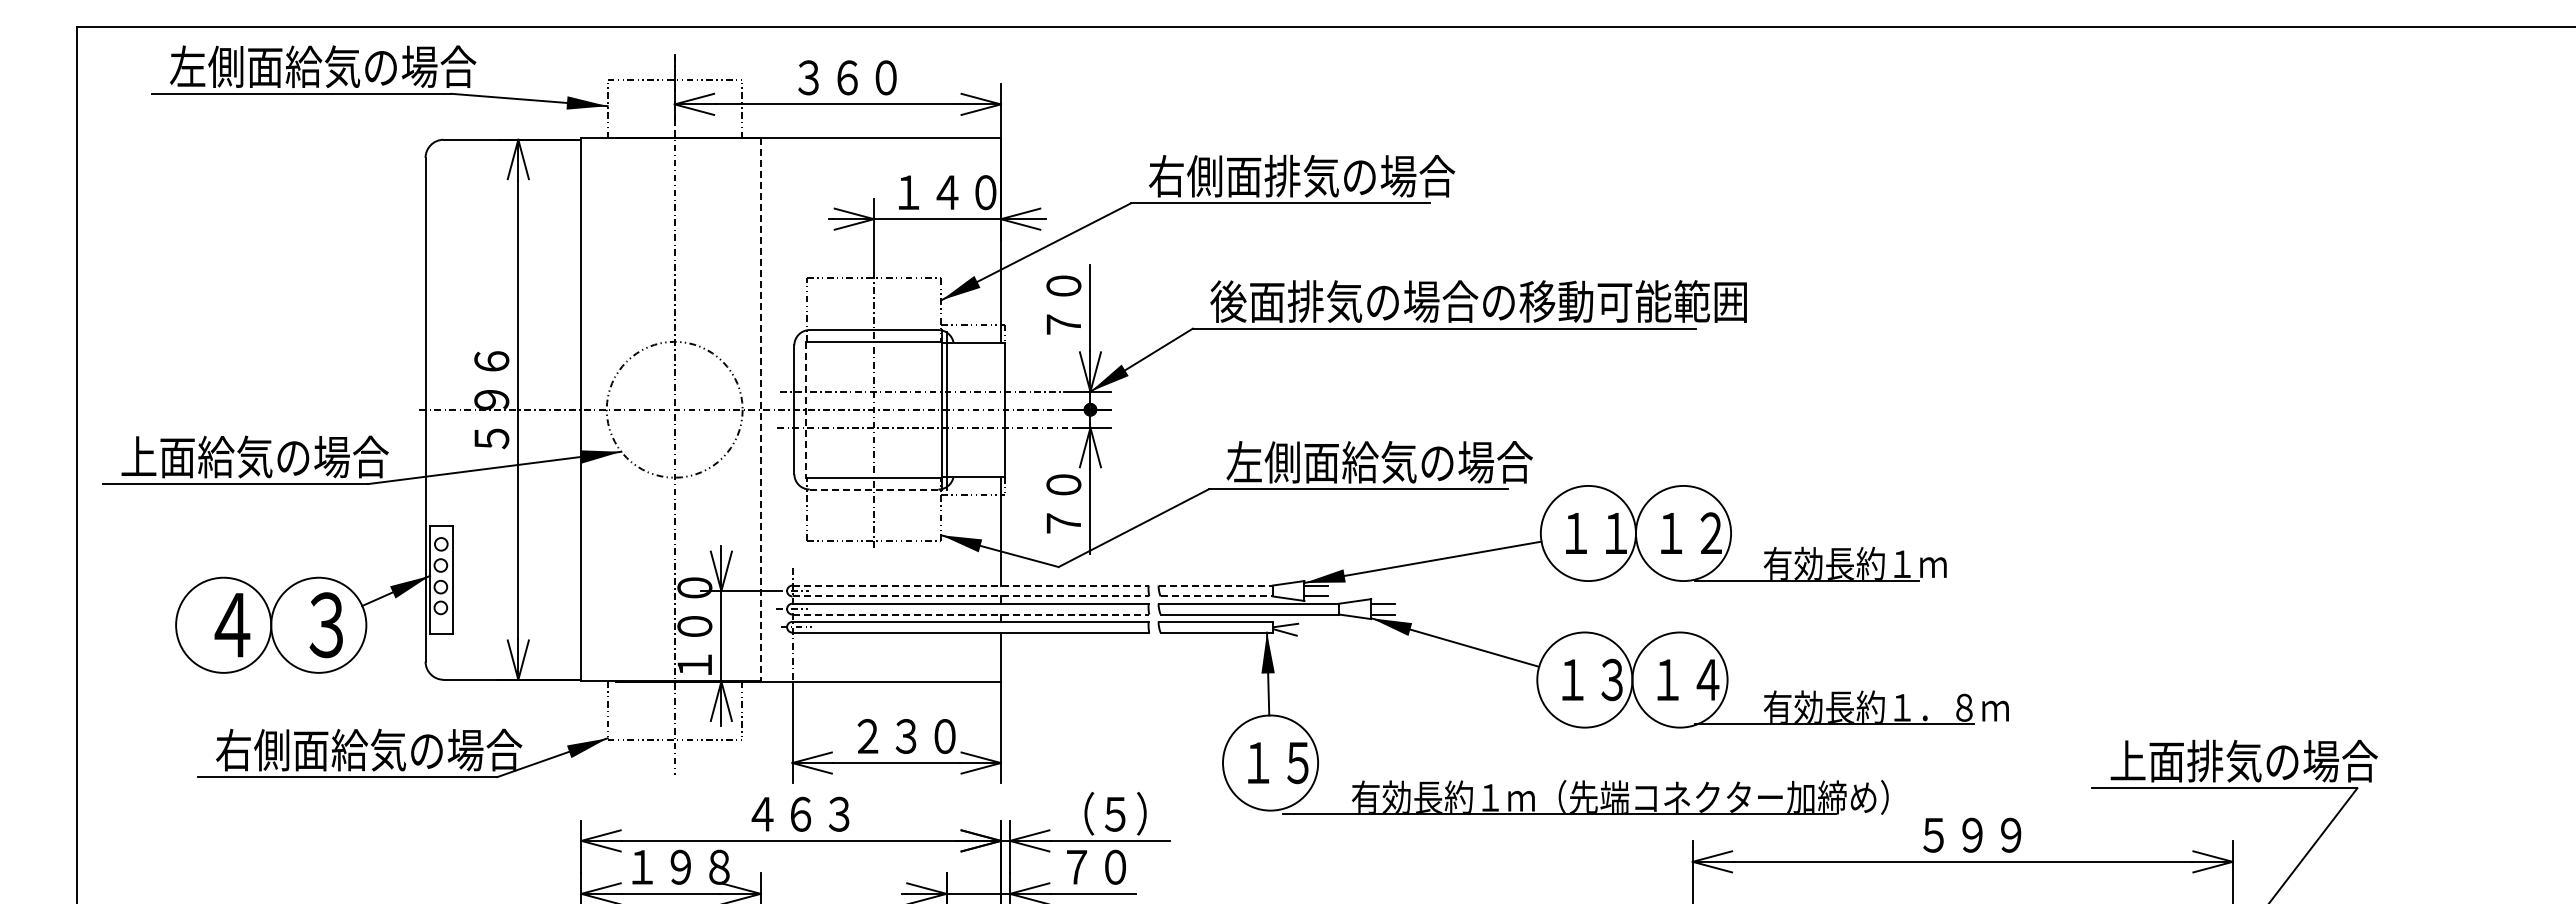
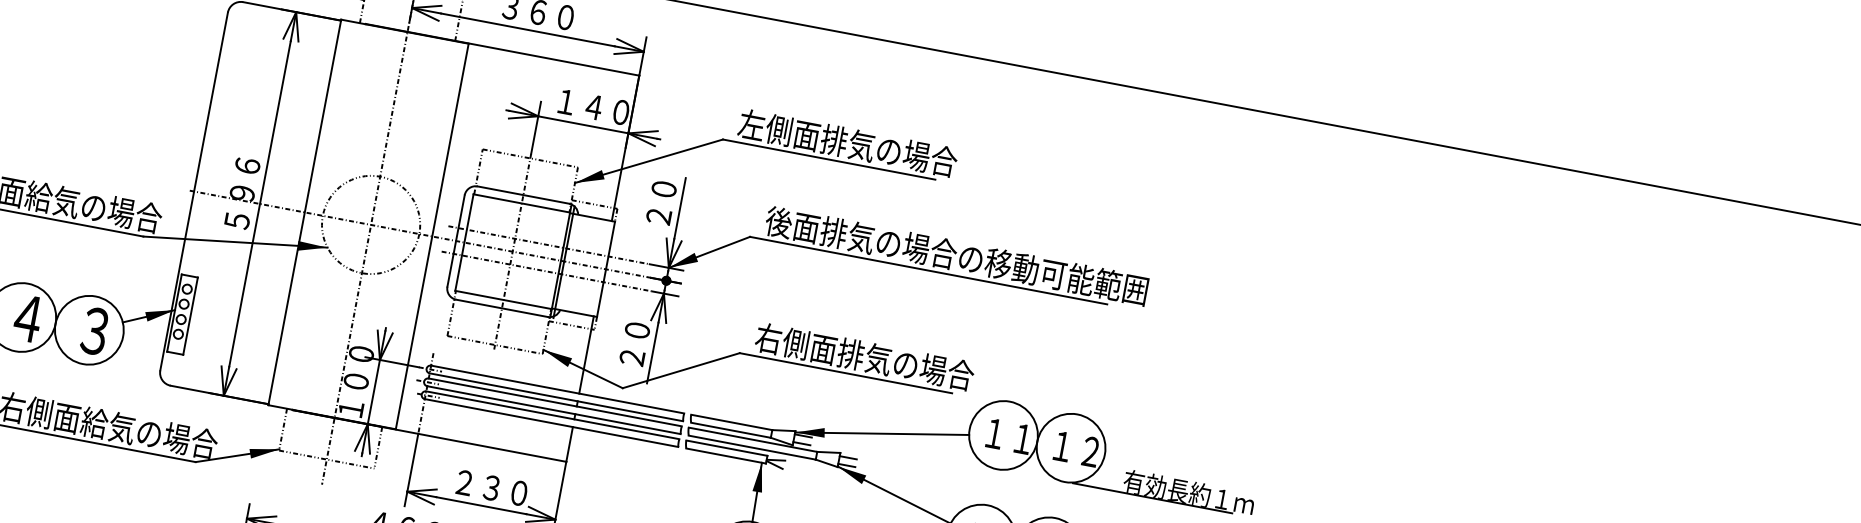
text: (1166, 176) -> (751, 125), 右側面排気の場合 -> 左側面排気の場合
text: (1063, 324) -> (658, 216), ７０ -> ２０
line: (806, 409) -> (464, 242), dashed -> solid
line: (760, 410) -> (431, 236), dashed -> solid
text: (1302, 461) -> (810, 345), 左側面給気の場合 -> 右側面排気の場合
line: (874, 489) -> (502, 308), dashed -> solid
text: (1063, 523) -> (632, 357), ７０ -> ２０
line: (971, 585) -> (558, 389), dashed -> solid
line: (1216, 585) -> (732, 422), dashed -> solid
line: (971, 596) -> (556, 397), dashed -> solid
line: (1217, 596) -> (731, 430), dashed -> solid
line: (971, 614) -> (554, 410), dashed -> solid

